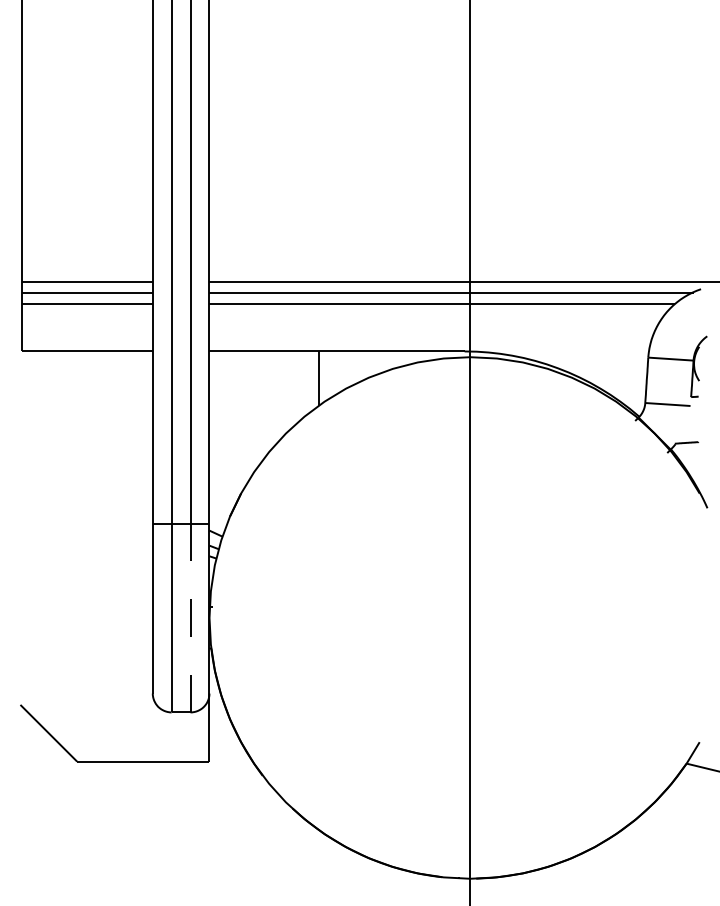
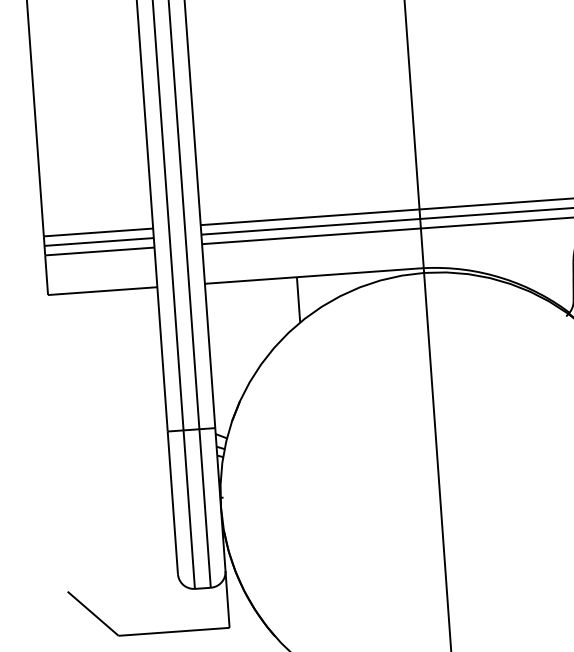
line: (190, 617) -> (205, 508), dashed -> solid

